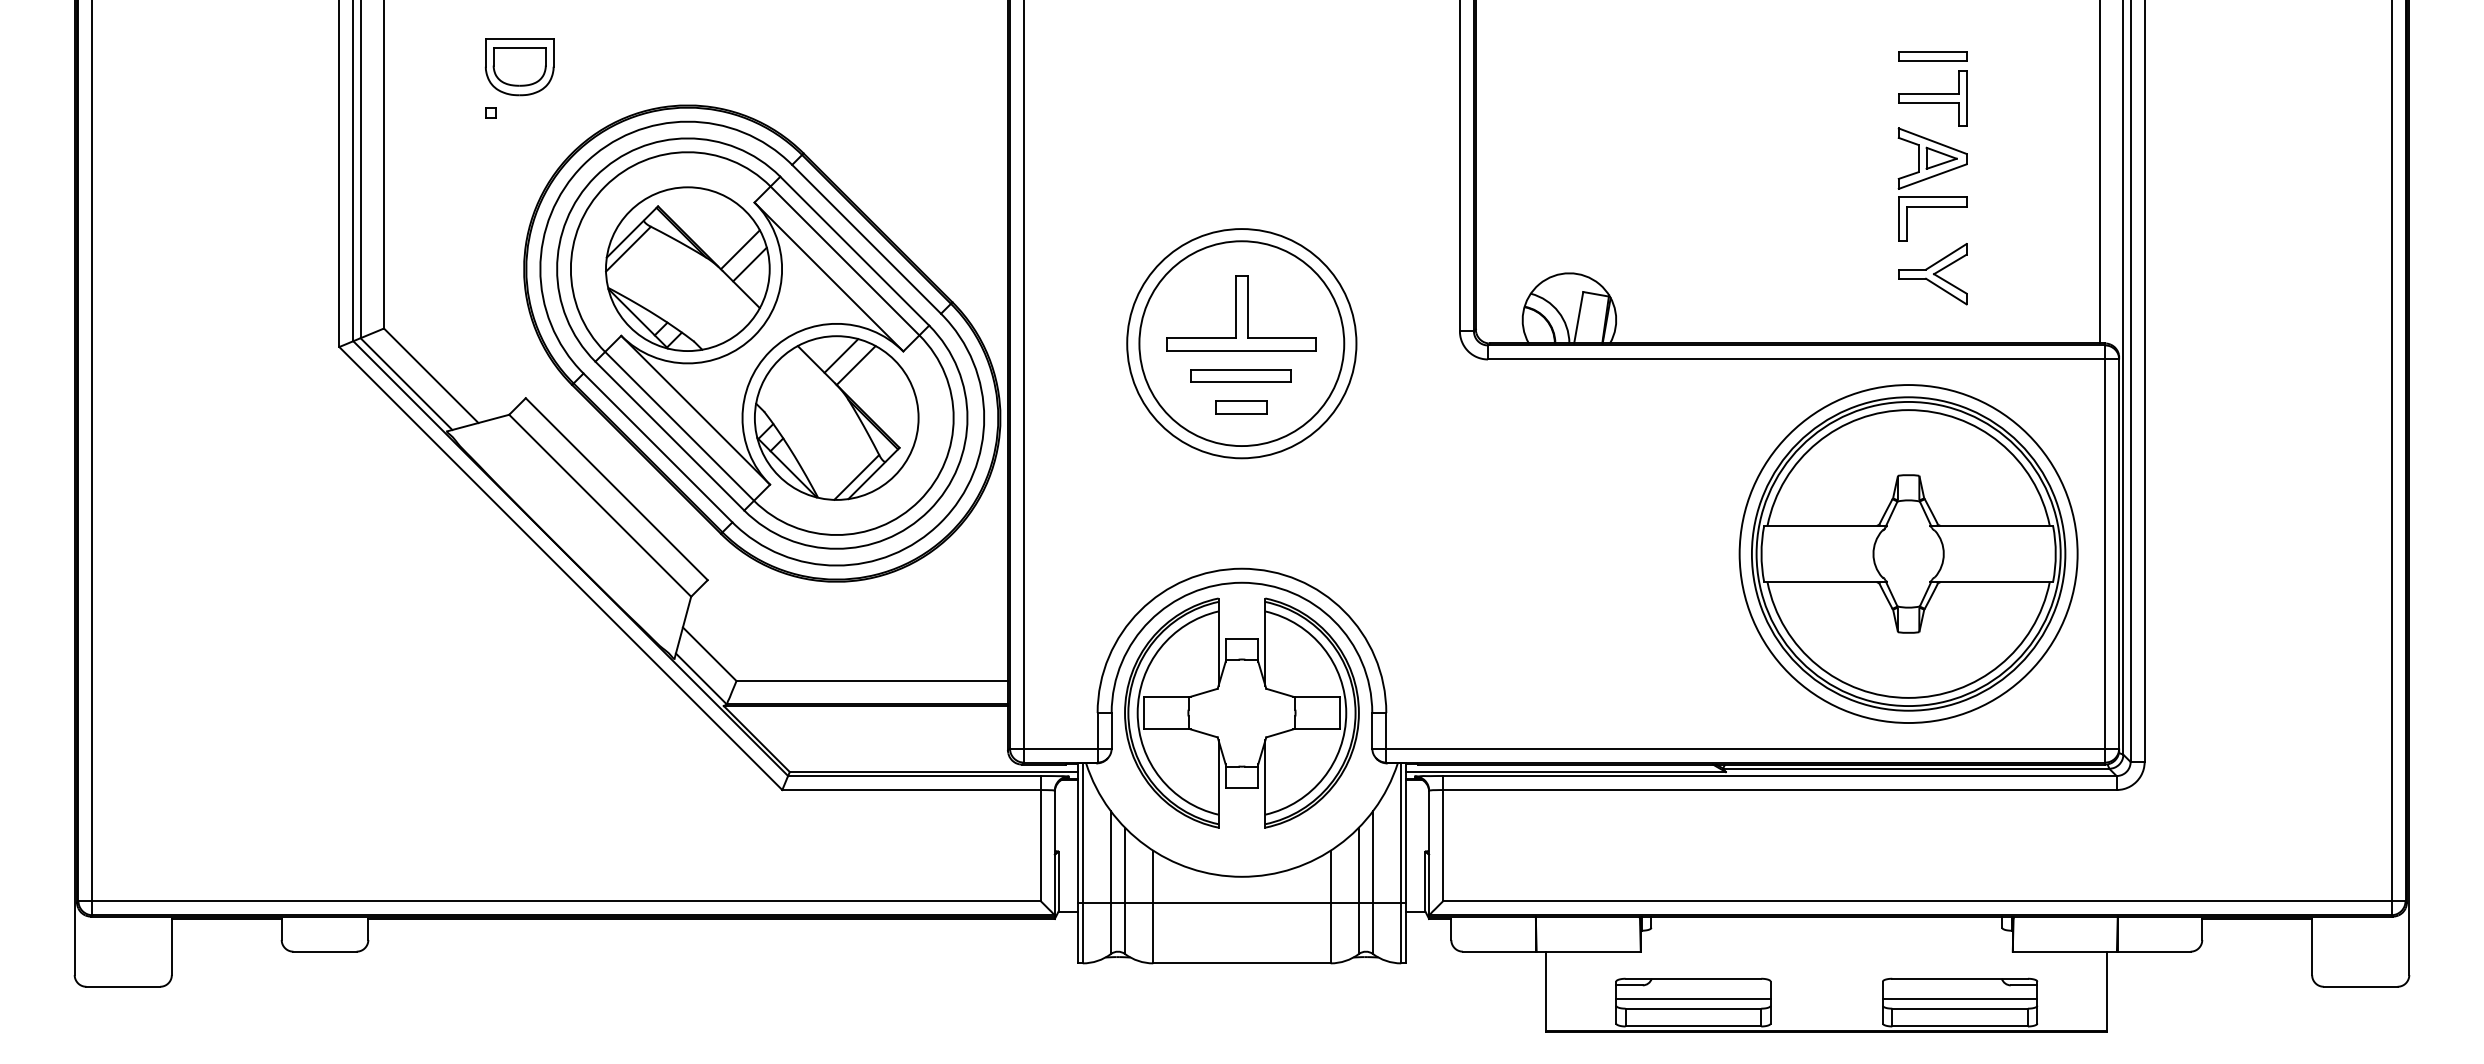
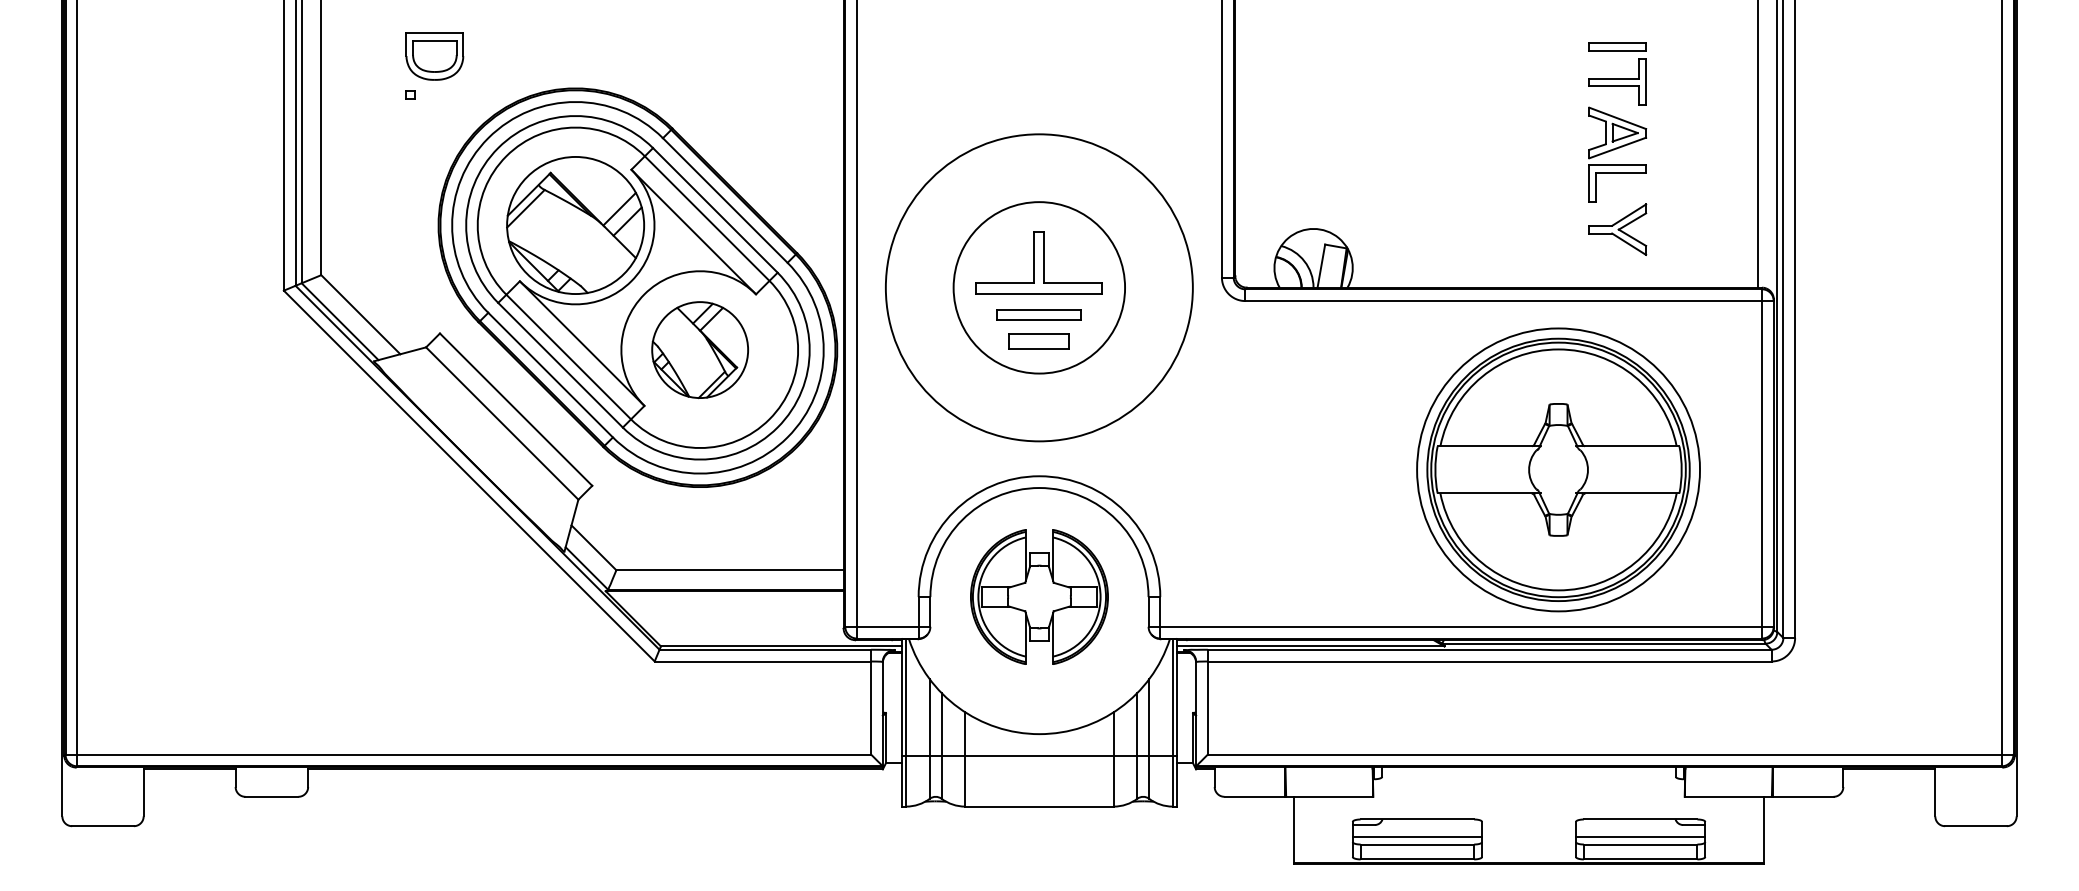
circle: (1242, 343) -> (1039, 287), size x1.6
part: (1240, 406) -> (1038, 340), size x1.4
part: (835, 417) -> (699, 349), size x0.7
part: (1908, 553) -> (1558, 469), moved
part: (1242, 712) -> (1039, 596), size x0.7

